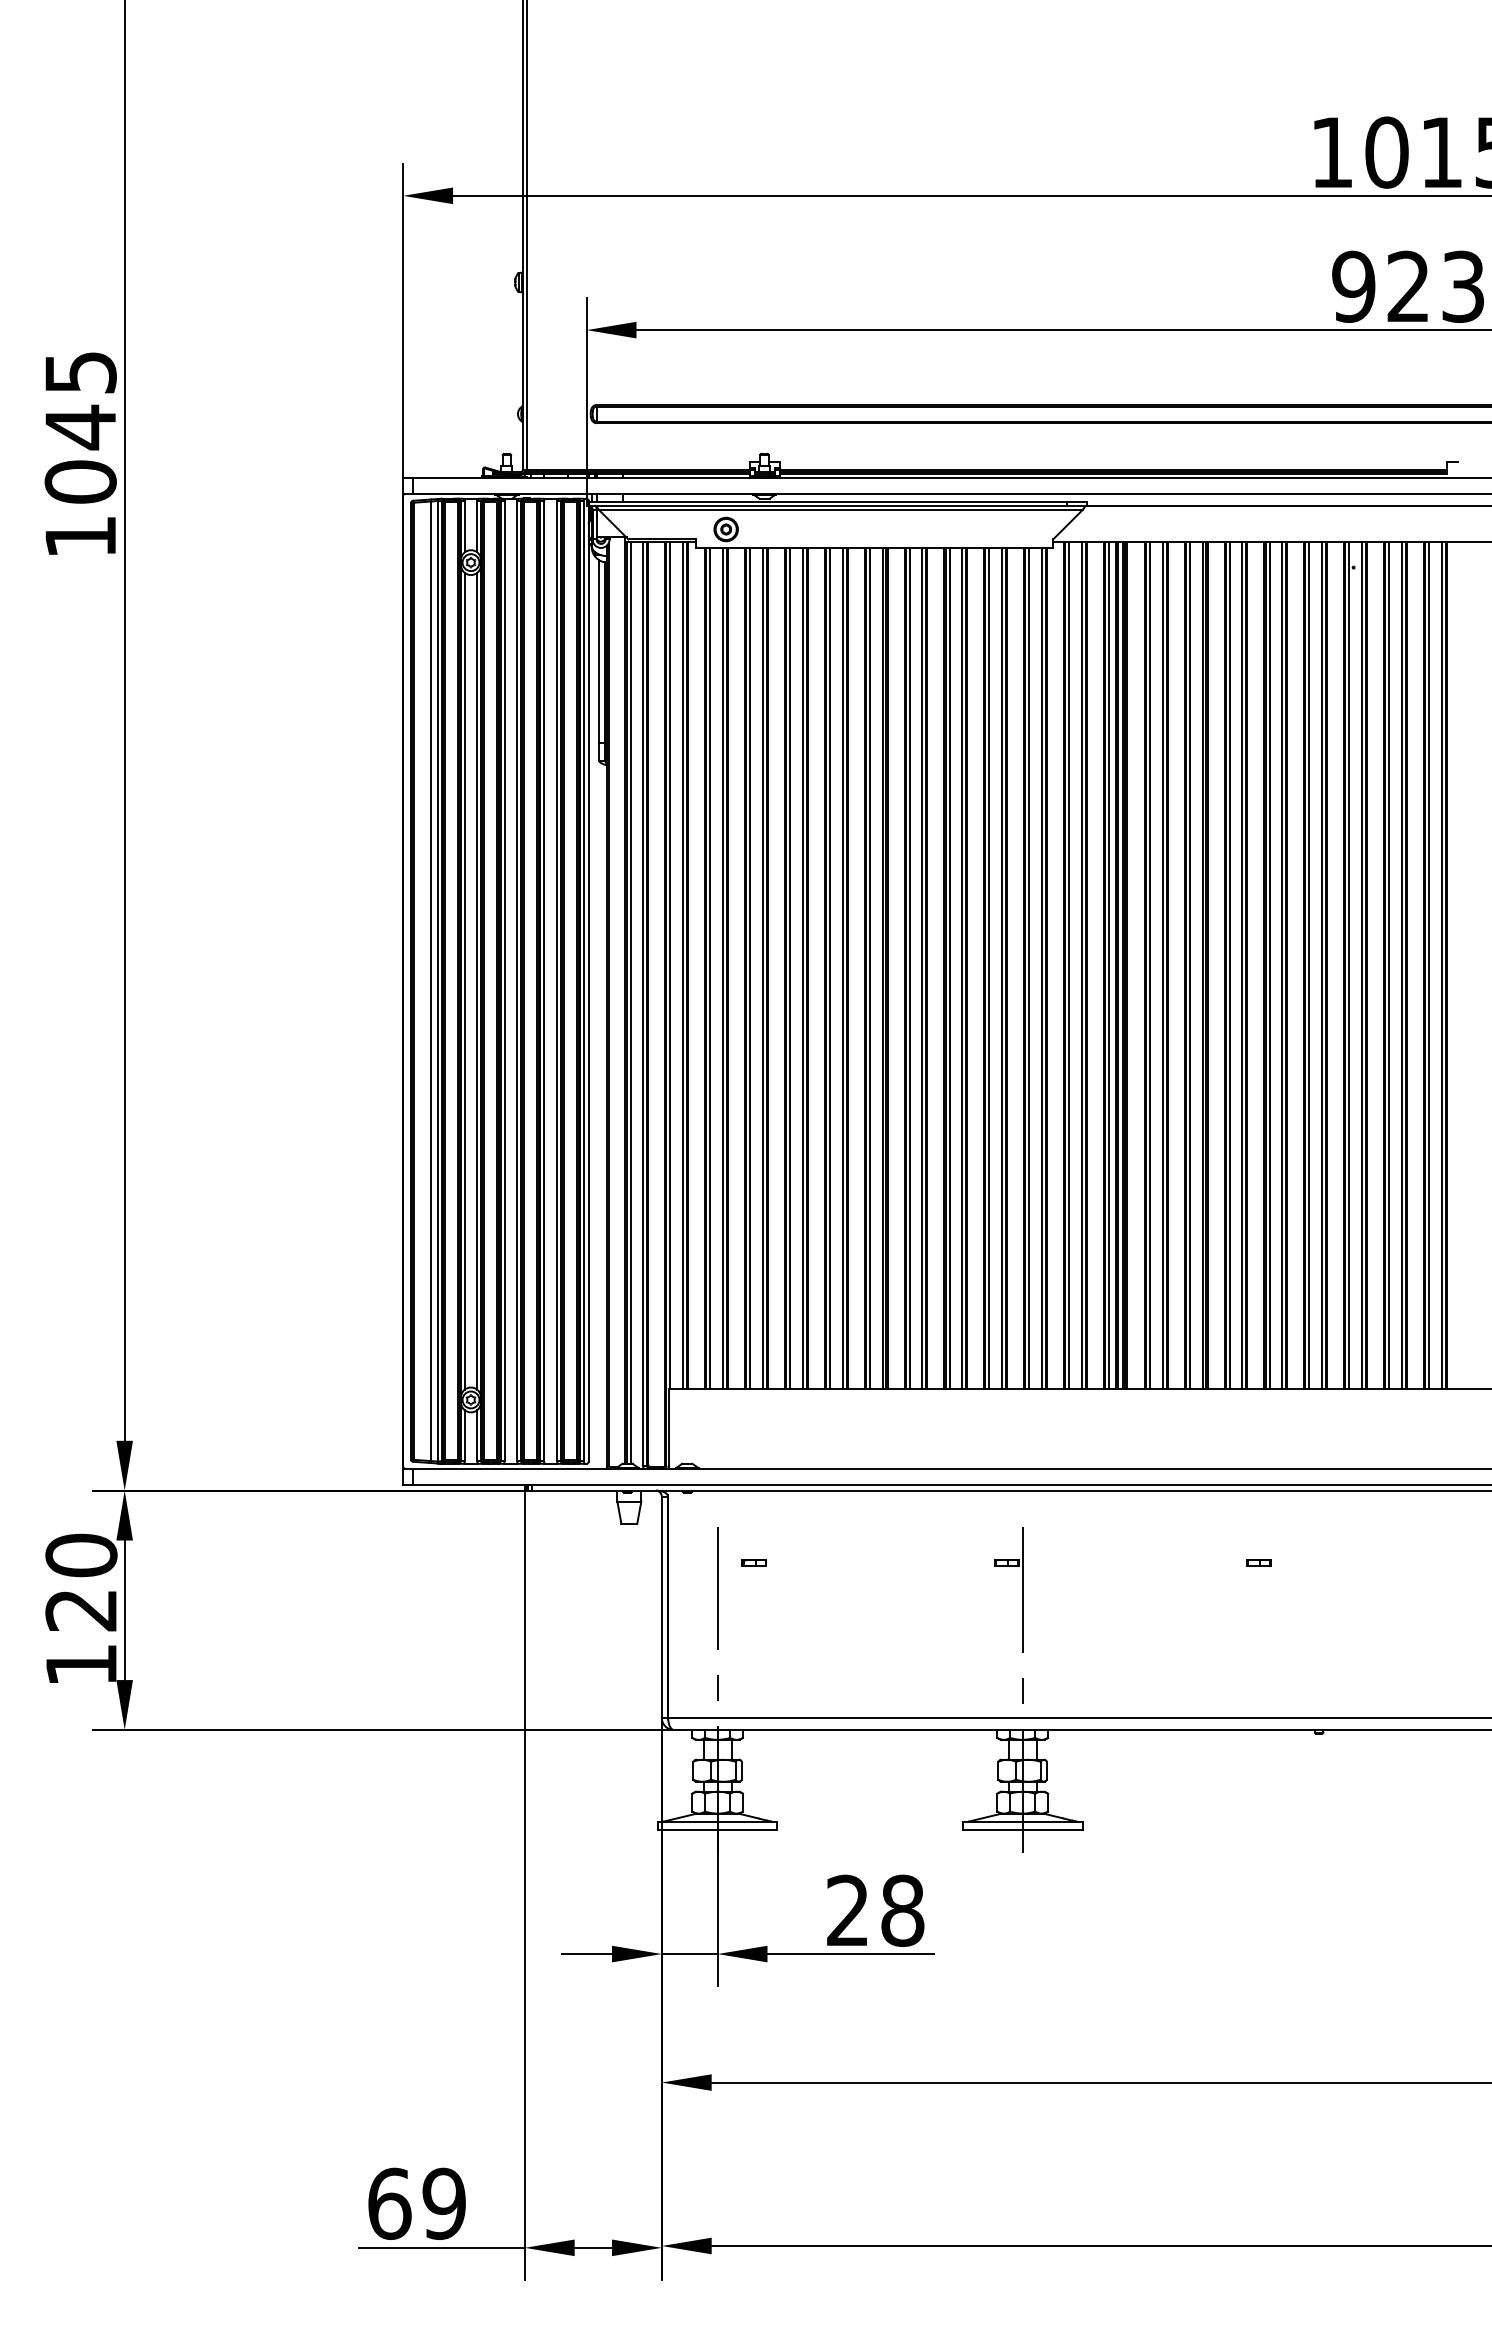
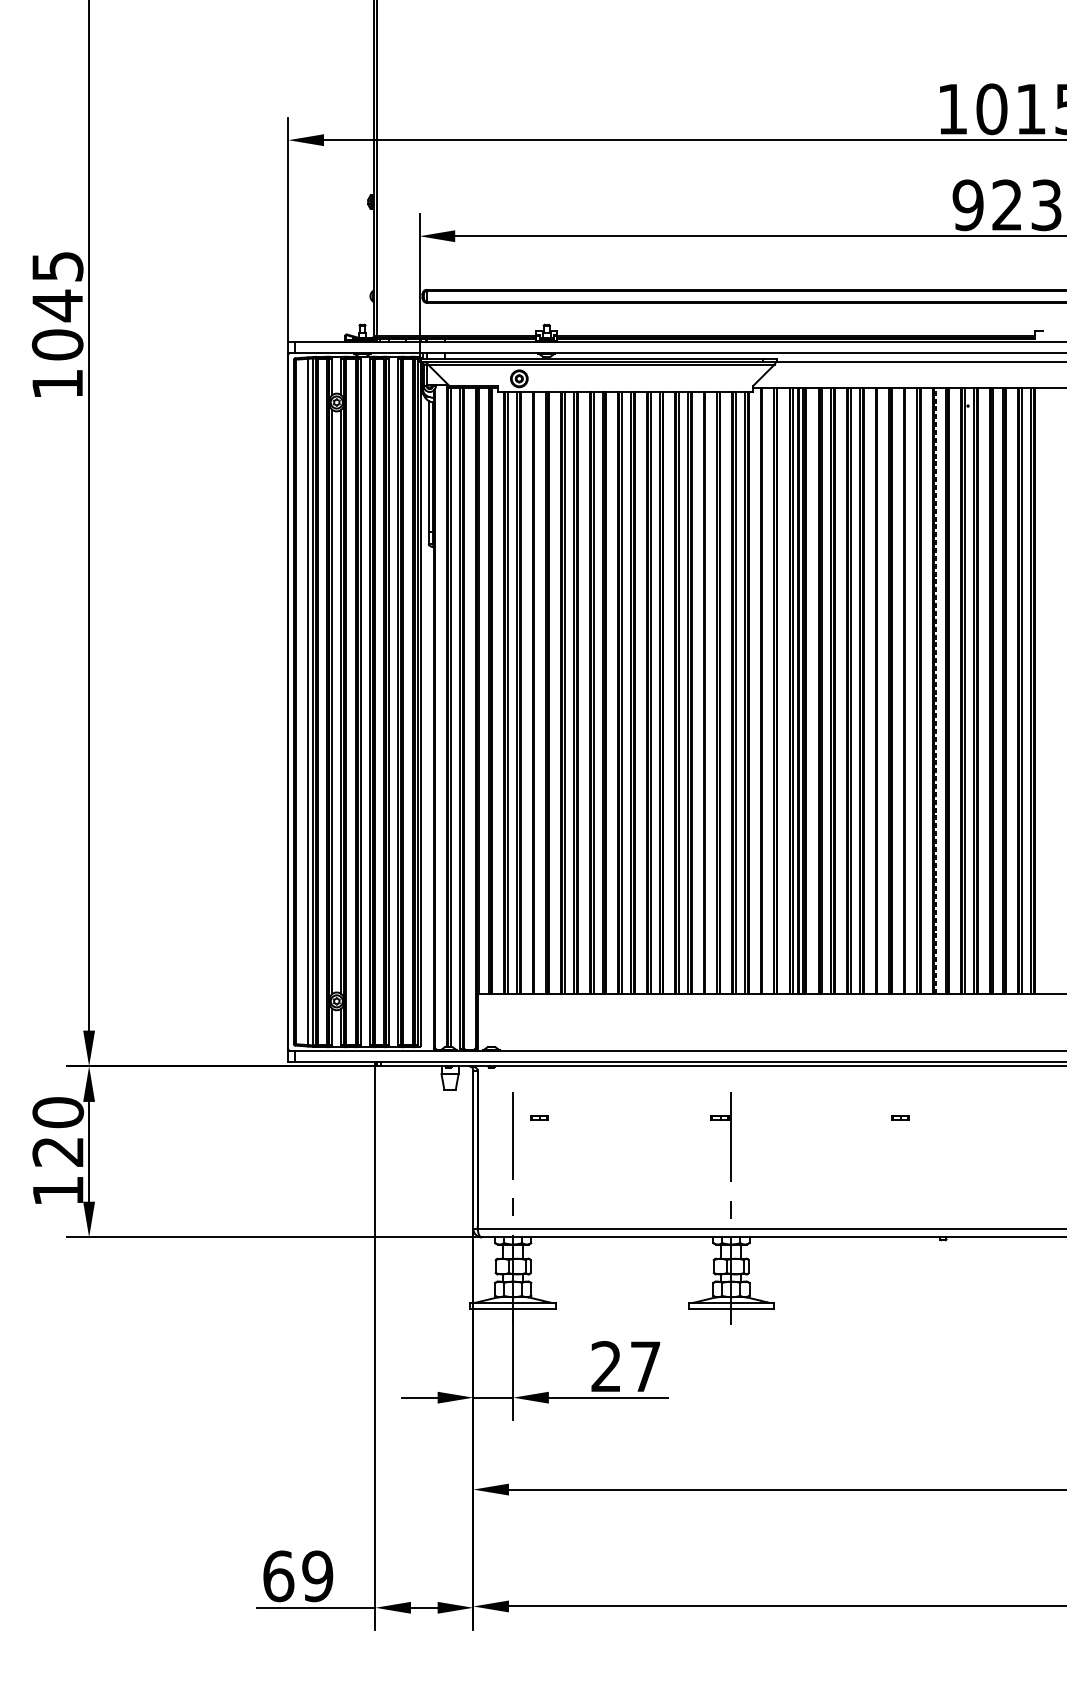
line: (1069, 965) -> (764, 690), removed
line: (1229, 965) -> (879, 690), removed
line: (1269, 965) -> (907, 690), removed
line: (1309, 965) -> (936, 690), solid -> dashed
line: (750, 968) -> (536, 692), removed
line: (989, 968) -> (707, 692), removed
text: (902, 1910) -> (645, 1366), 28 -> 27

